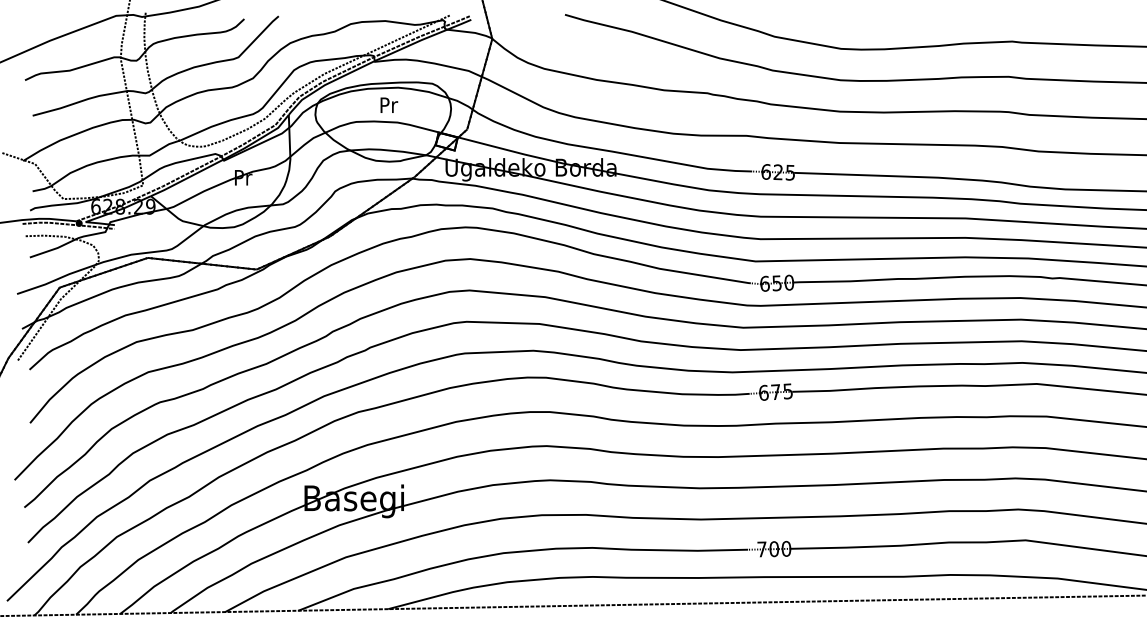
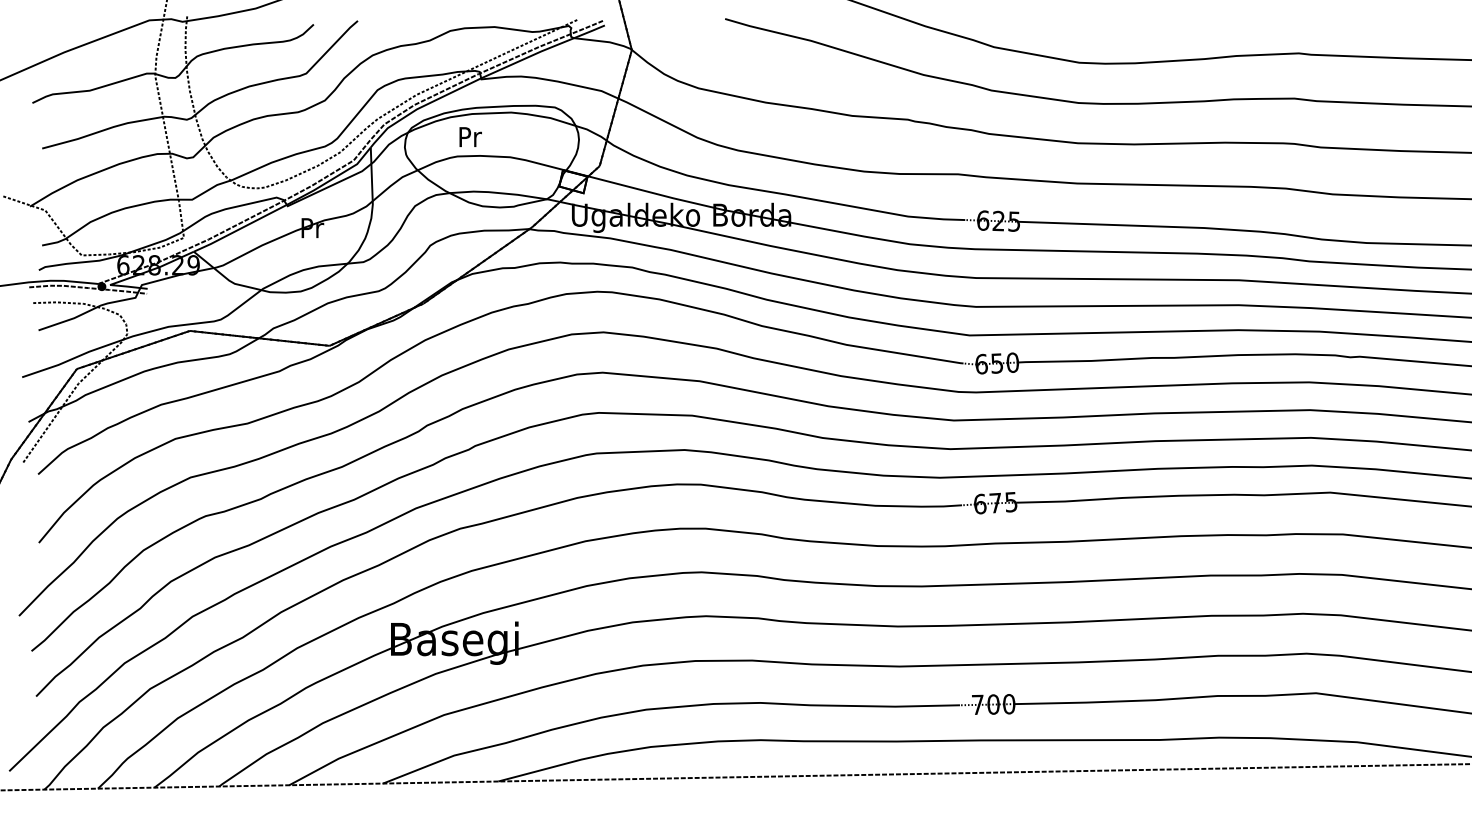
text: (389, 104) -> (470, 136), moved

